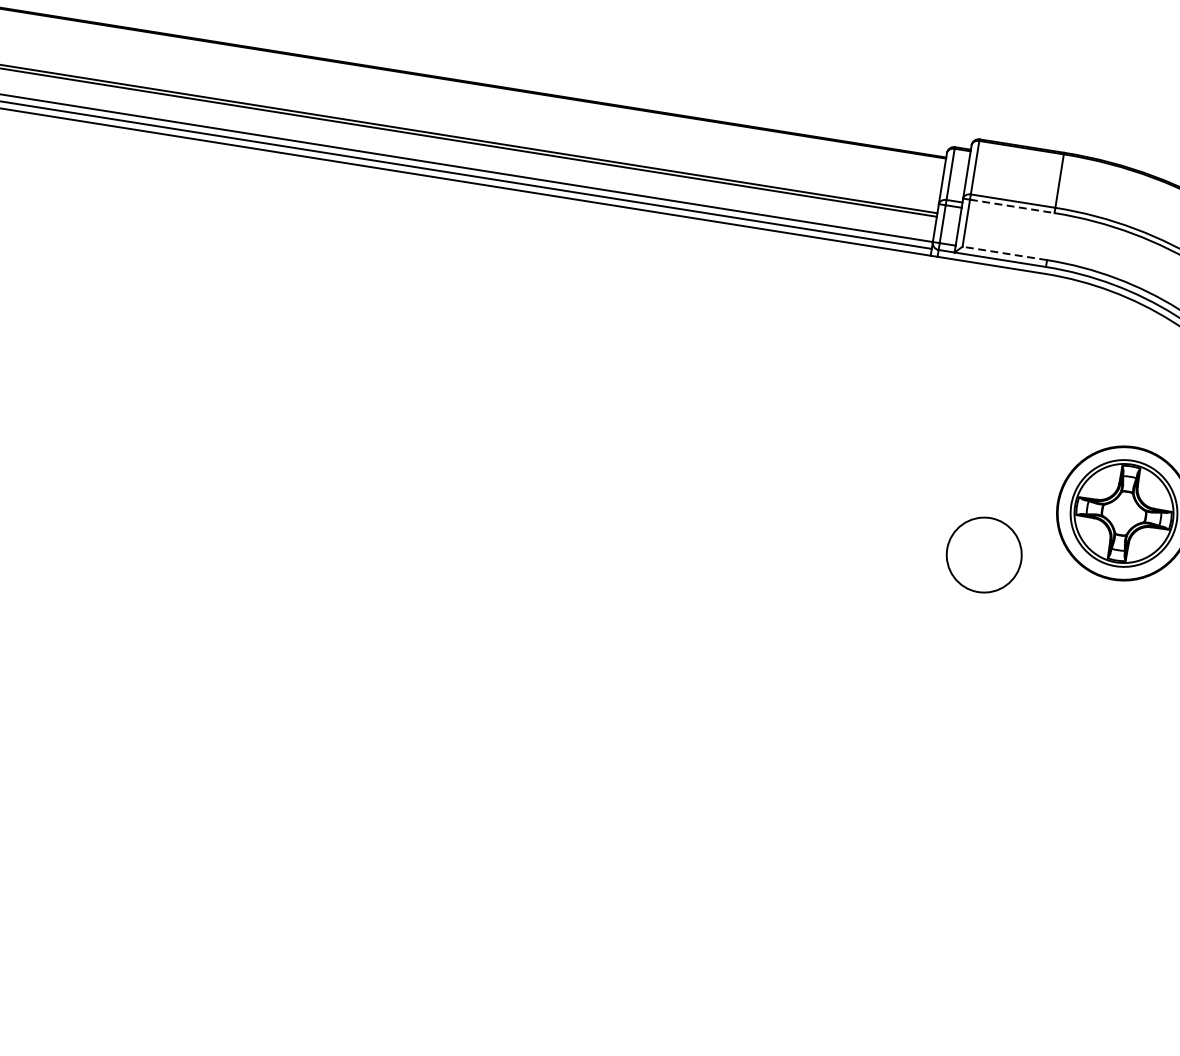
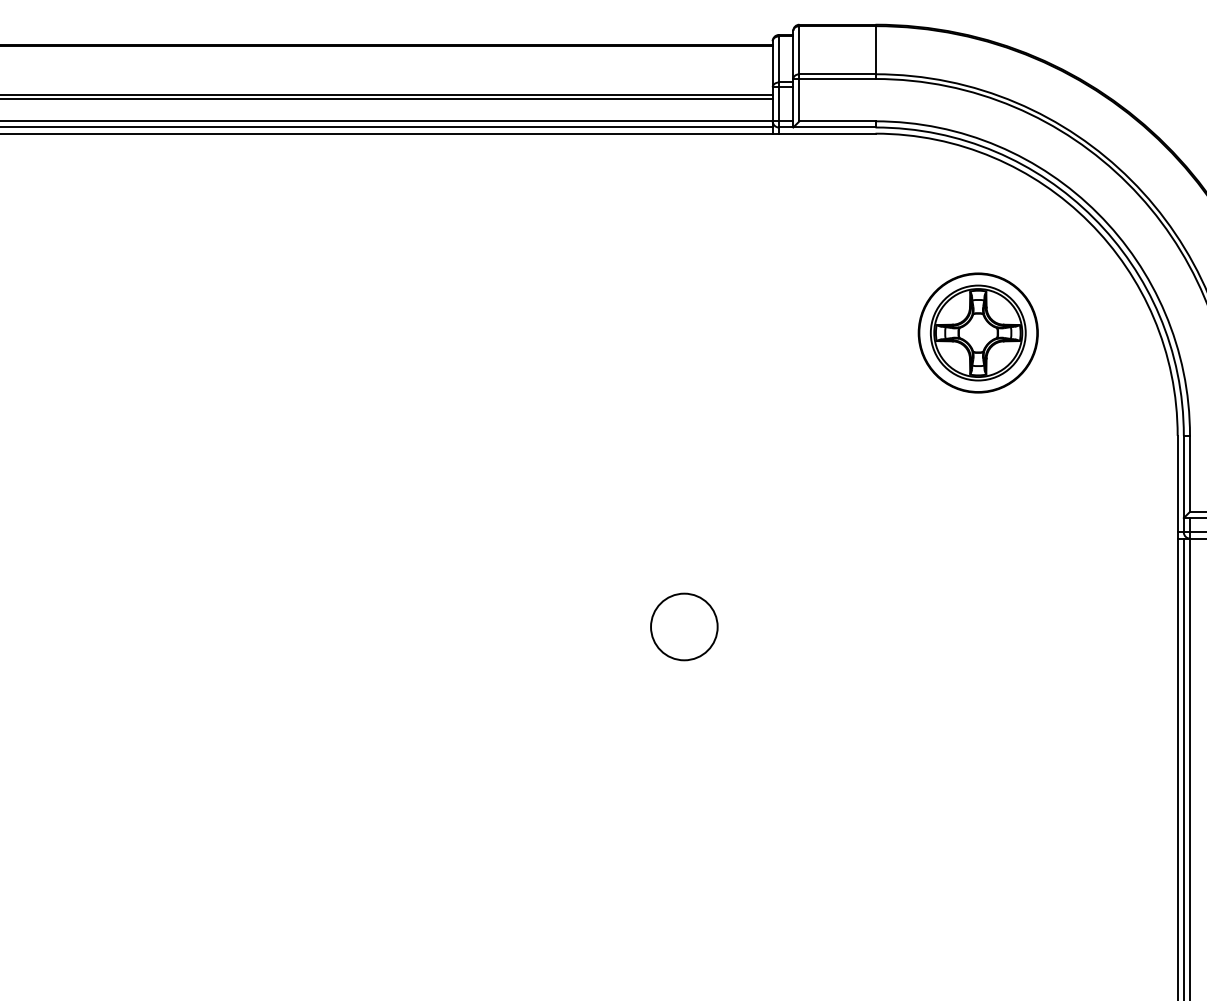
line: (1012, 206) -> (837, 79), dashed -> solid
line: (1003, 253) -> (836, 121), dashed -> solid
circle: (984, 554) -> (684, 626), moved

